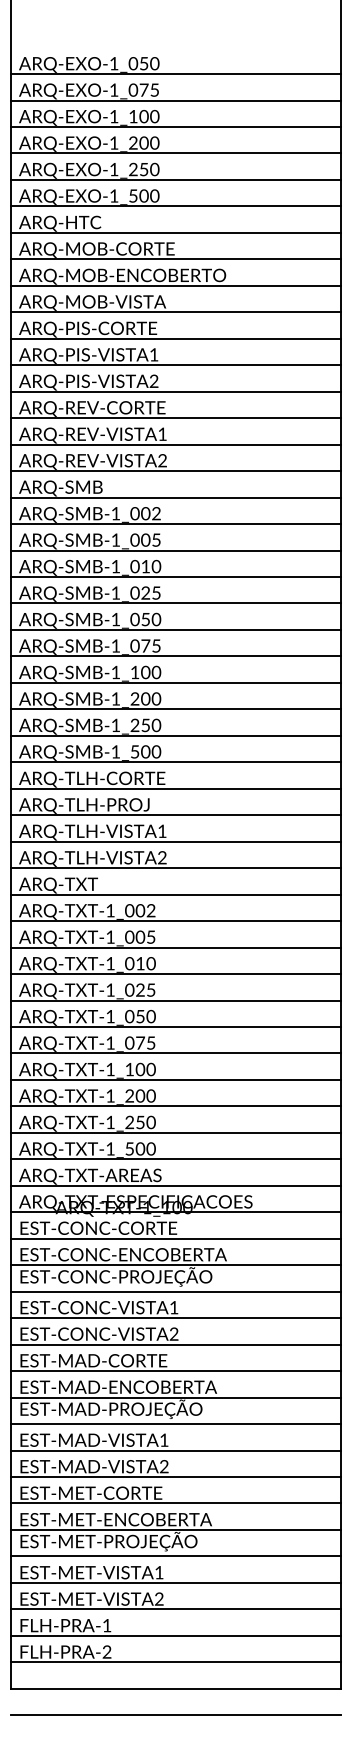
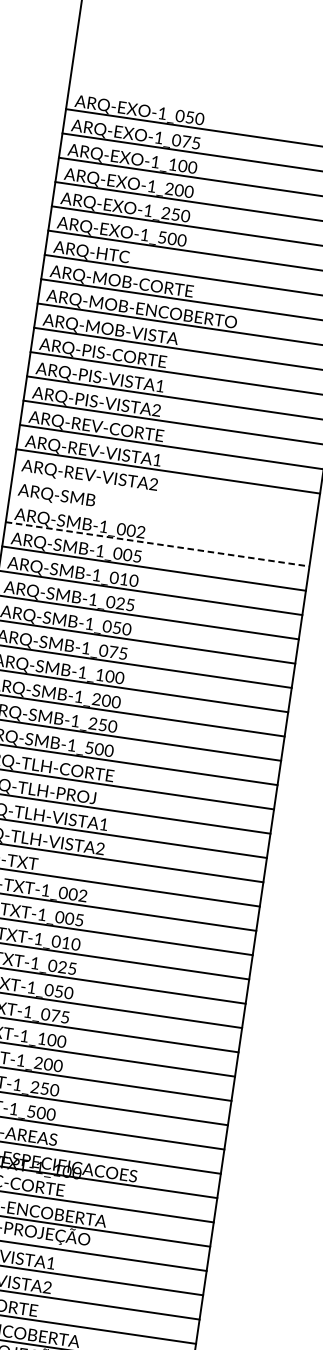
line: (175, 471) -> (164, 495), removed
line: (175, 497) -> (160, 519), removed
line: (176, 524) -> (158, 544), solid -> dashed

